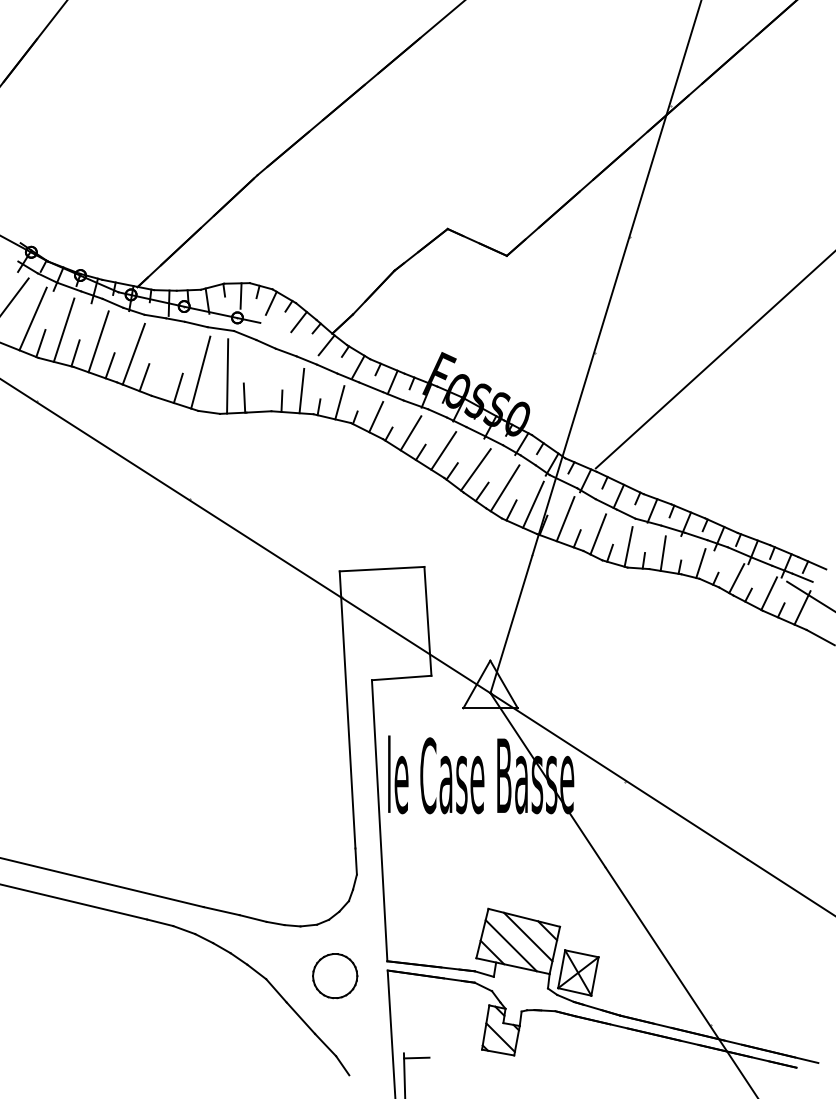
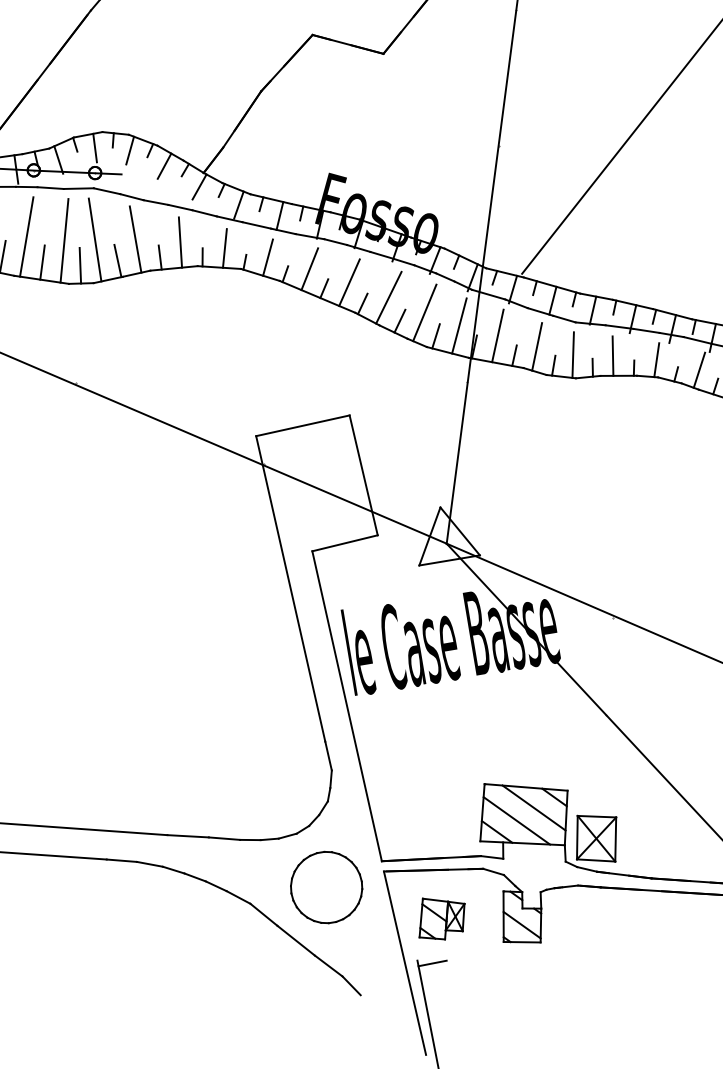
line: (167, 363) -> (25, 236), added
line: (262, 381) -> (134, 239), added
line: (210, 396) -> (79, 265), added
part: (334, 975) -> (325, 886), size x1.43
part: (431, 1019) -> (441, 917), added

